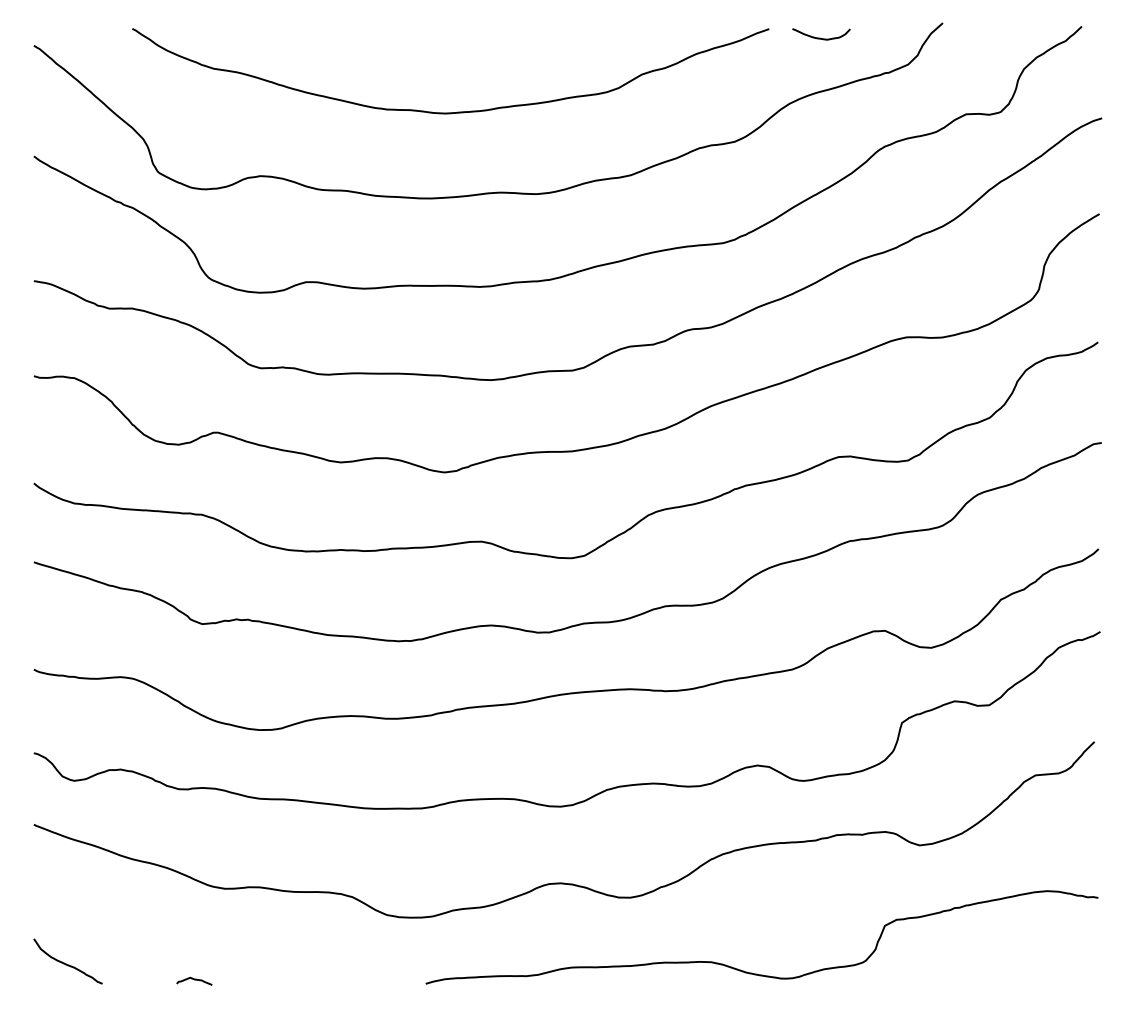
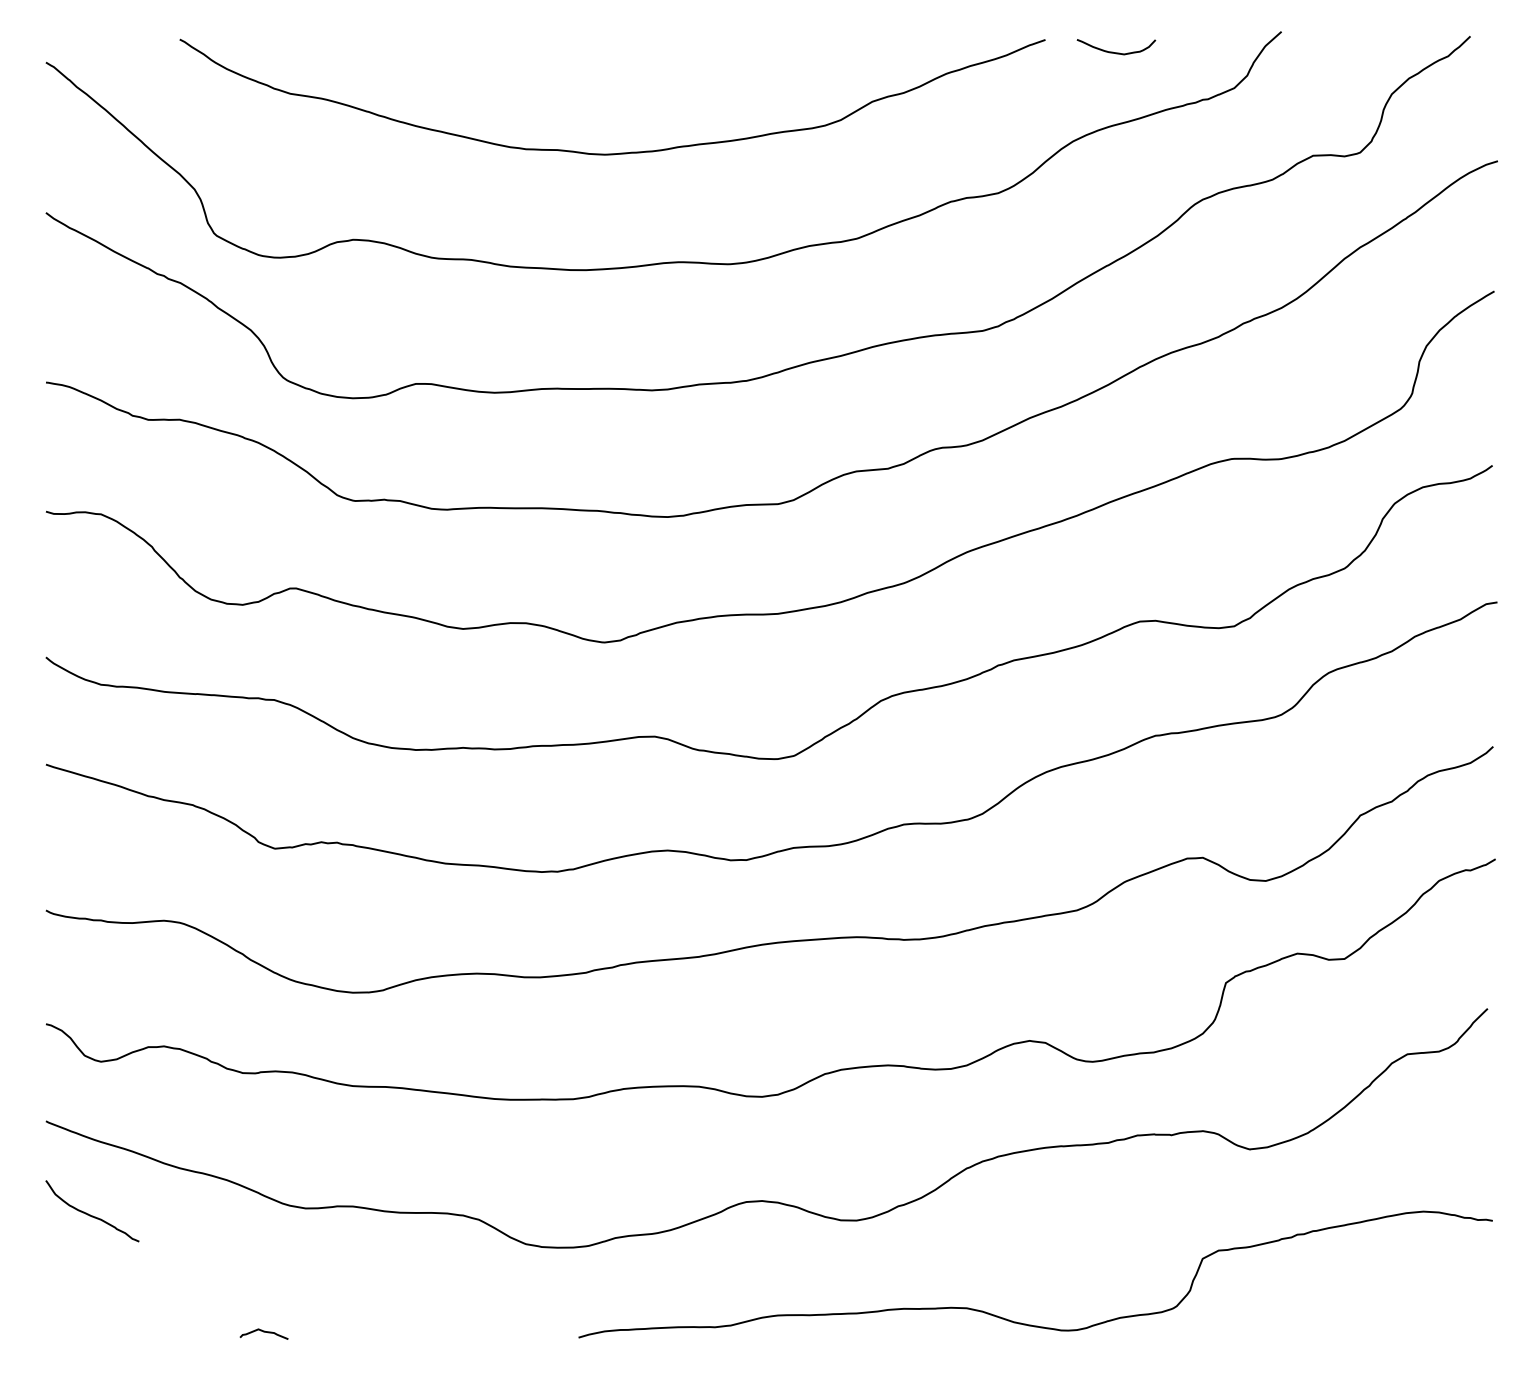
curve: (66, 963) -> (90, 1214), moved

